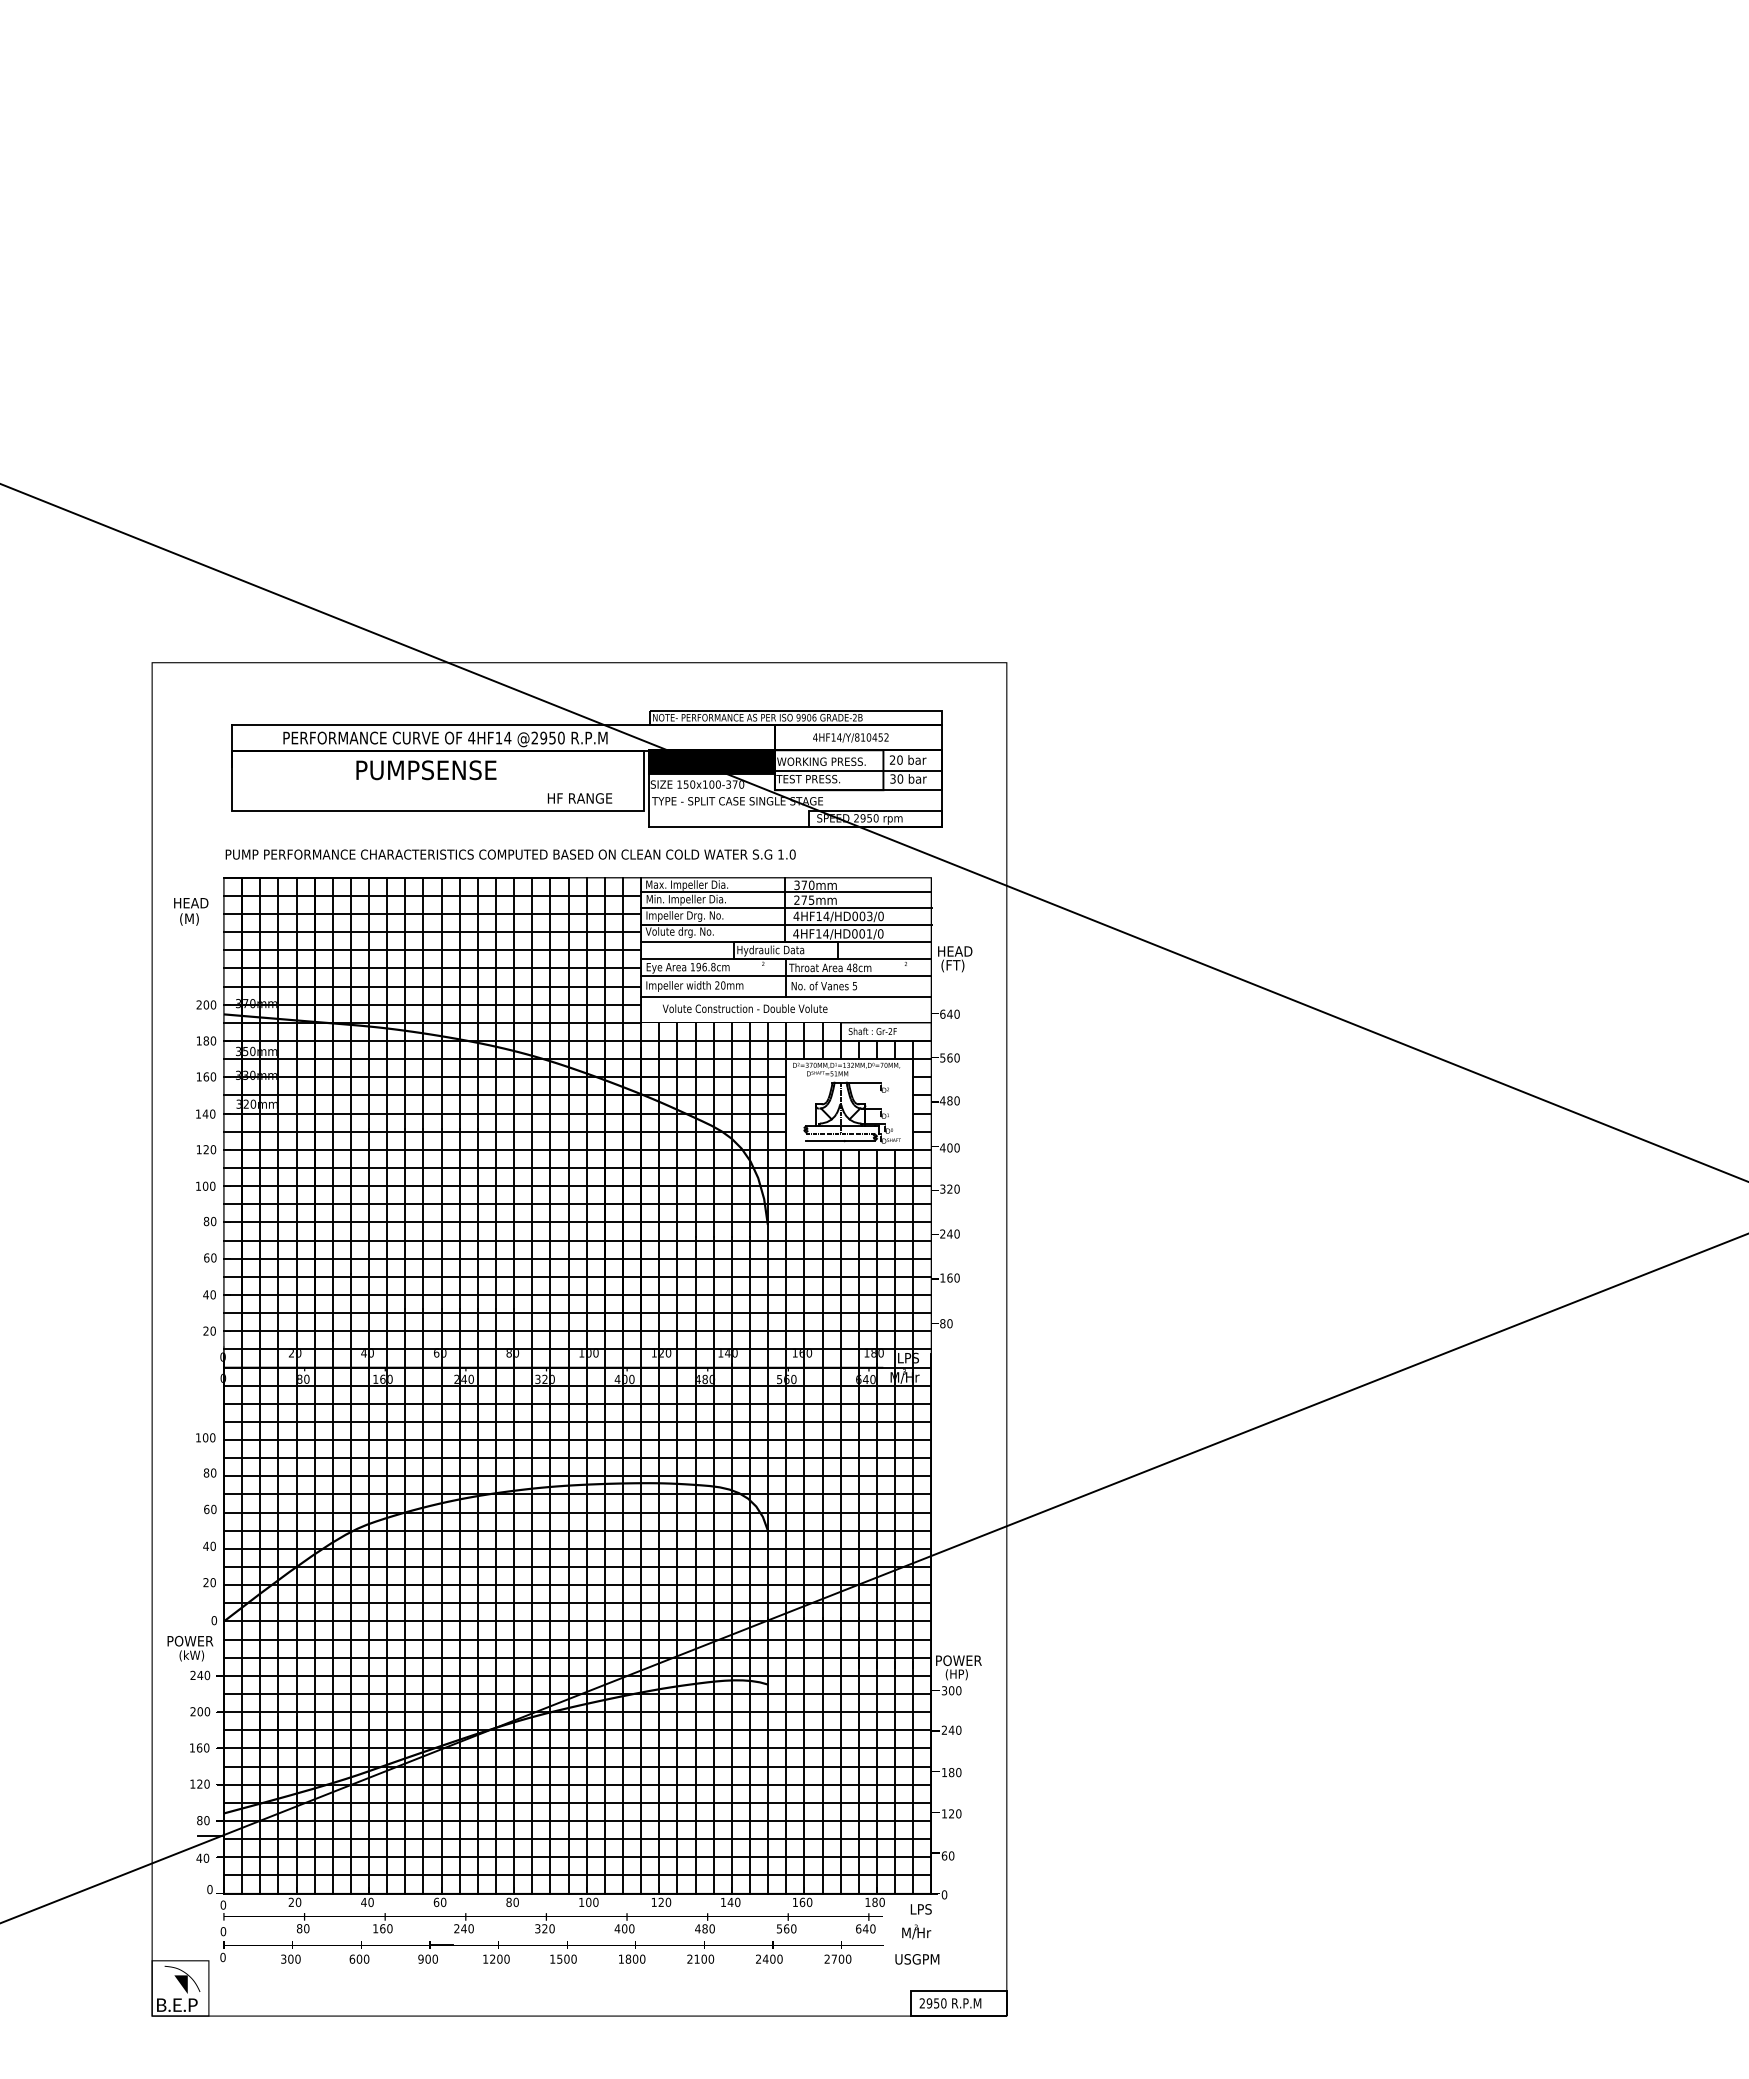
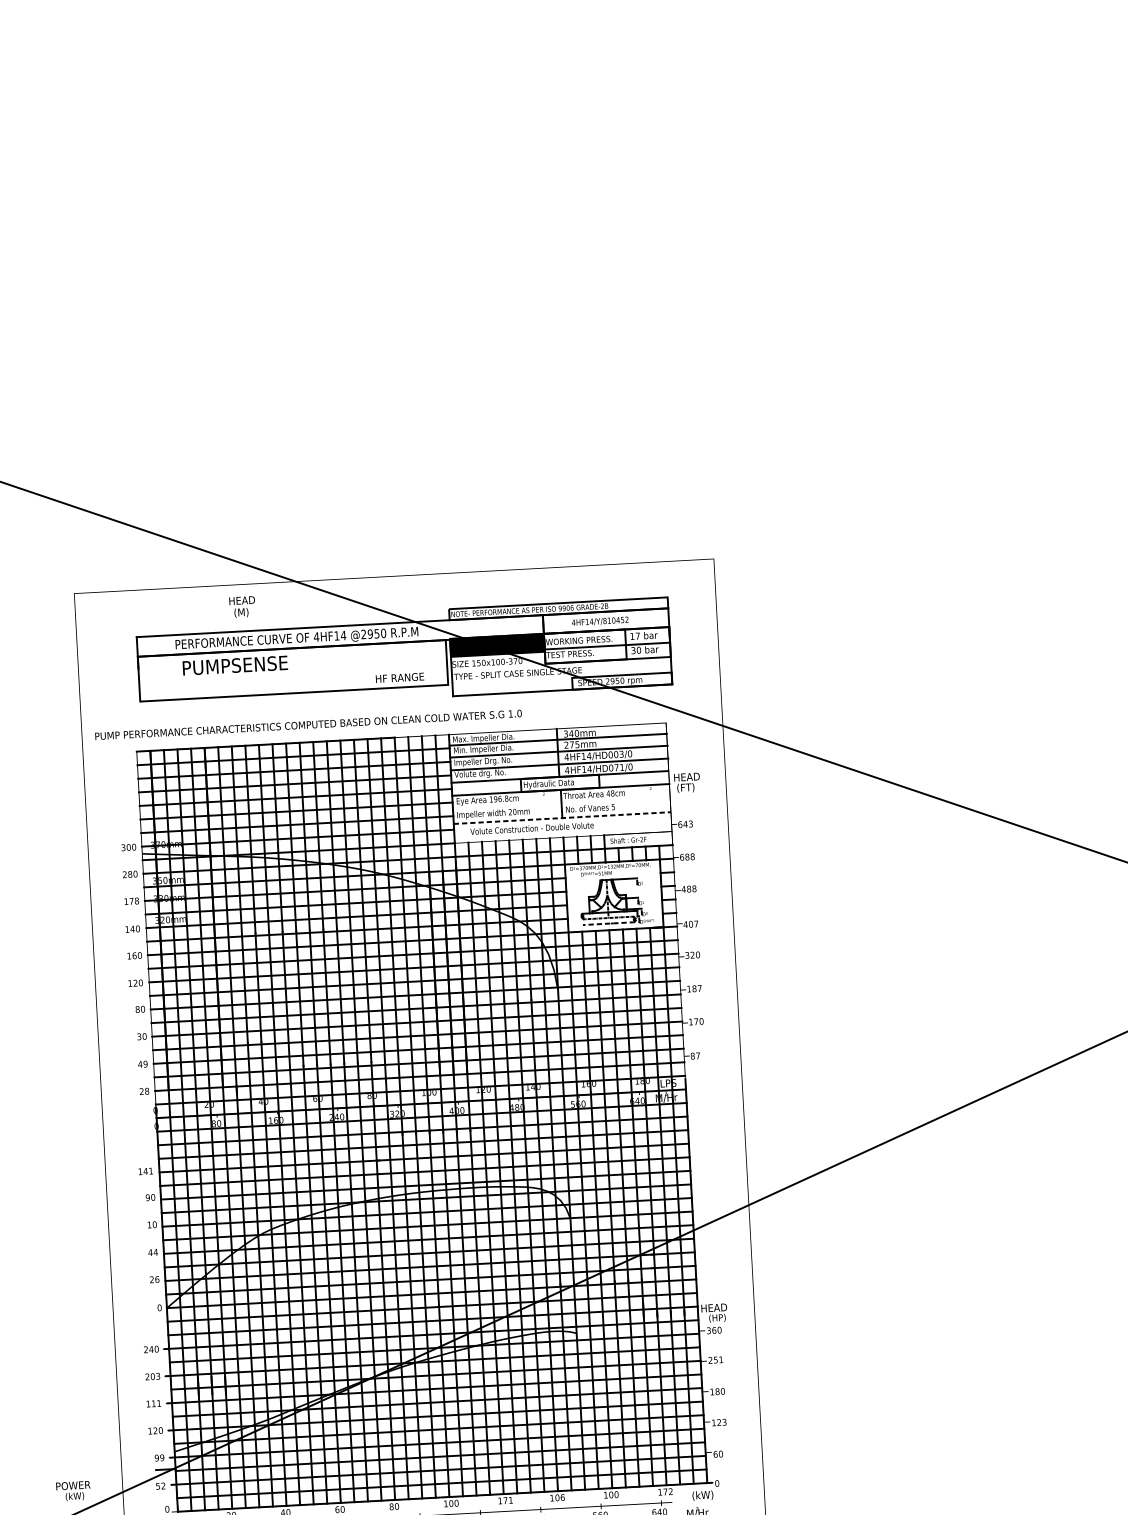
text: (895, 759) -> (634, 635), 20 -> 17
text: (426, 770) -> (235, 665), moved
text: (510, 854) -> (308, 724), moved
text: (804, 884) -> (571, 733), 370mm -> 340mm
text: (191, 911) -> (242, 606), moved
text: (862, 933) -> (616, 767), 4HF14/HD001/0 -> 4HF14/HD071/0
line: (786, 976) -> (561, 802), removed
line: (786, 997) -> (562, 818), solid -> dashed
text: (198, 1004) -> (122, 847), 200 -> 300
text: (956, 1013) -> (690, 823), 640 -> 643
text: (198, 1040) -> (124, 874), 180 -> 280
text: (949, 1057) -> (686, 856), 560 -> 688
text: (209, 1076) -> (134, 900), 160 -> 178
text: (956, 1100) -> (693, 888), 480 -> 488
line: (840, 1141) -> (608, 923), solid -> dashed
text: (956, 1147) -> (695, 923), 400 -> 407
text: (206, 1149) -> (134, 955), 120 -> 160
text: (205, 1185) -> (135, 982), 100 -> 120
text: (949, 1233) -> (694, 988), 240 -> 187
text: (206, 1257) -> (139, 1036), 60 -> 30
text: (949, 1277) -> (695, 1021), 160 -> 170
text: (212, 1294) -> (145, 1063), 40 -> 49
text: (949, 1323) -> (697, 1055), 80 -> 87
text: (212, 1330) -> (146, 1090), 20 -> 28
text: (208, 1437) -> (147, 1171), 100 -> 141
text: (206, 1472) -> (147, 1197), 80 -> 90
text: (206, 1509) -> (149, 1225), 60 -> 10
text: (213, 1545) -> (156, 1251), 40 -> 44
text: (212, 1582) -> (156, 1279), 20 -> 26
text: (190, 1648) -> (73, 1491), moved
text: (959, 1660) -> (718, 1307), POWER -> HEAD
text: (951, 1690) -> (714, 1330), 300 -> 360
text: (207, 1711) -> (158, 1376), 200 -> 203
text: (954, 1729) -> (717, 1359), 240 -> 251
text: (202, 1747) -> (155, 1403), 160 -> 111
text: (958, 1813) -> (724, 1422), 120 -> 123
text: (203, 1820) -> (159, 1457), 80 -> 99
text: (202, 1857) -> (160, 1485), 40 -> 52
text: (664, 1901) -> (507, 1499), 120 -> 171
text: (802, 1901) -> (611, 1494), 160 -> 100
text: (878, 1901) -> (668, 1491), 180 -> 172
text: (733, 1902) -> (559, 1497), 140 -> 106
text: (924, 1909) -> (702, 1495), LPS -> (kW)

